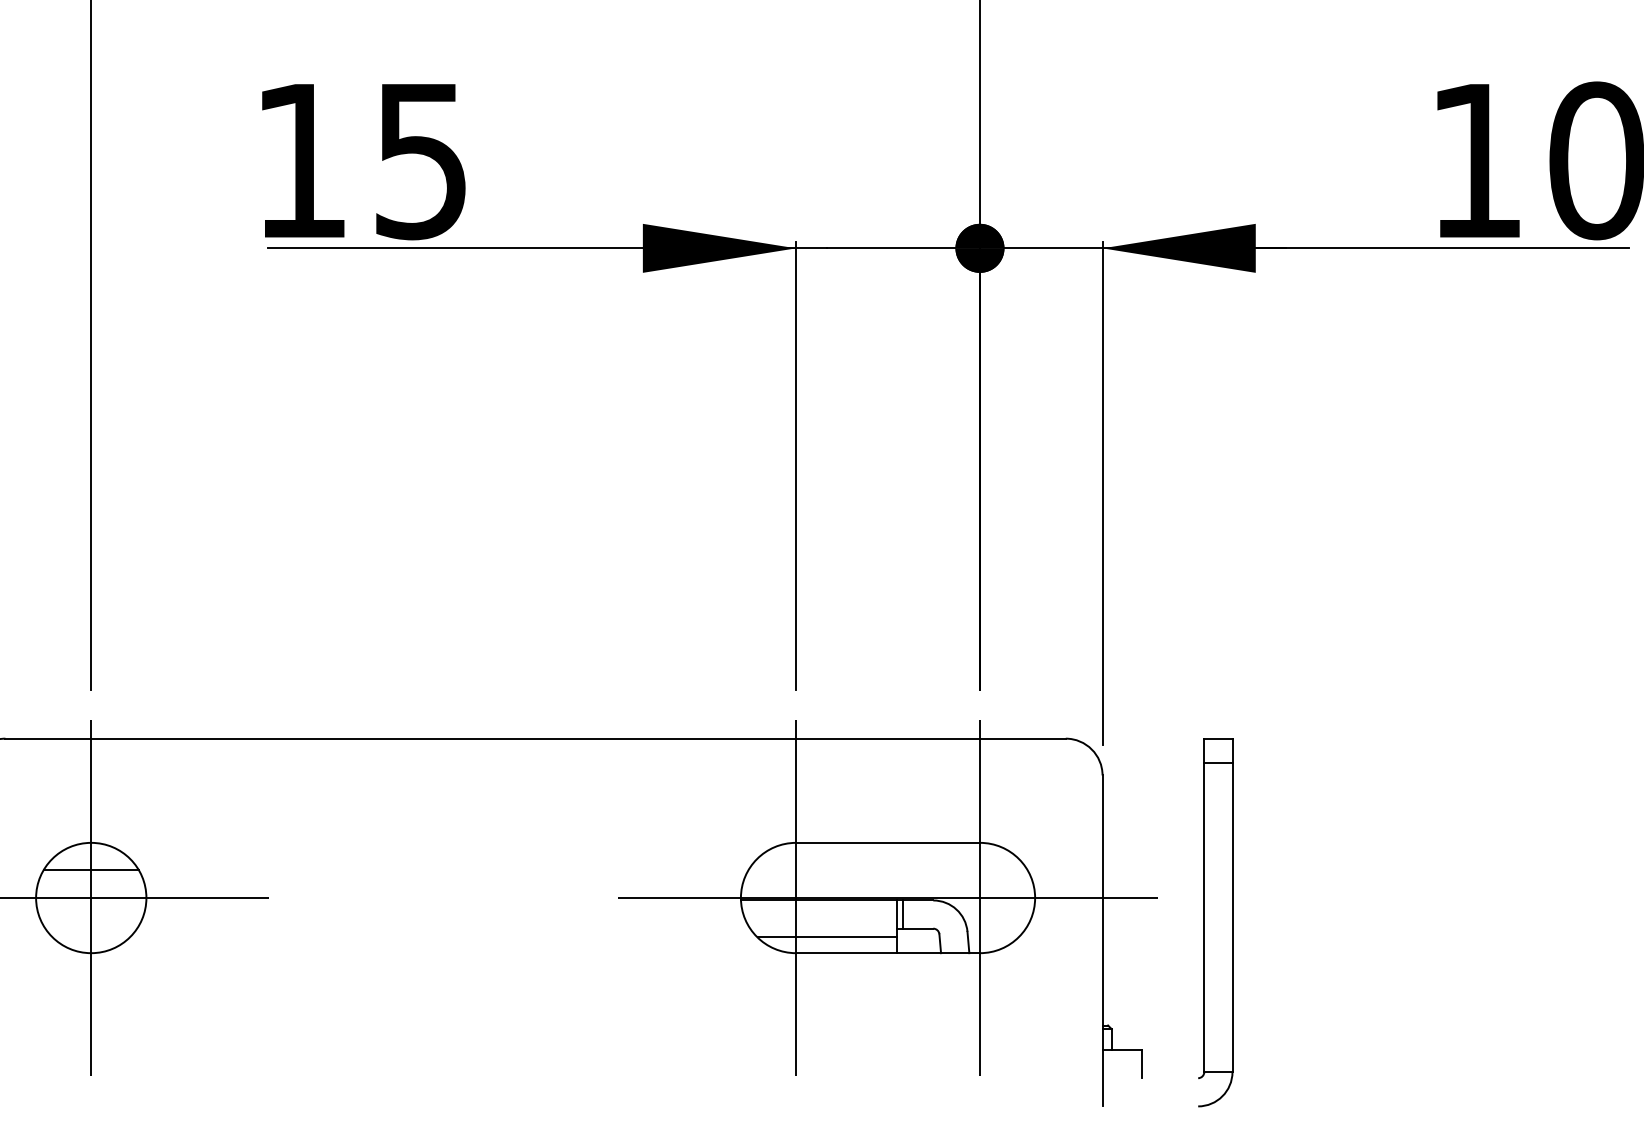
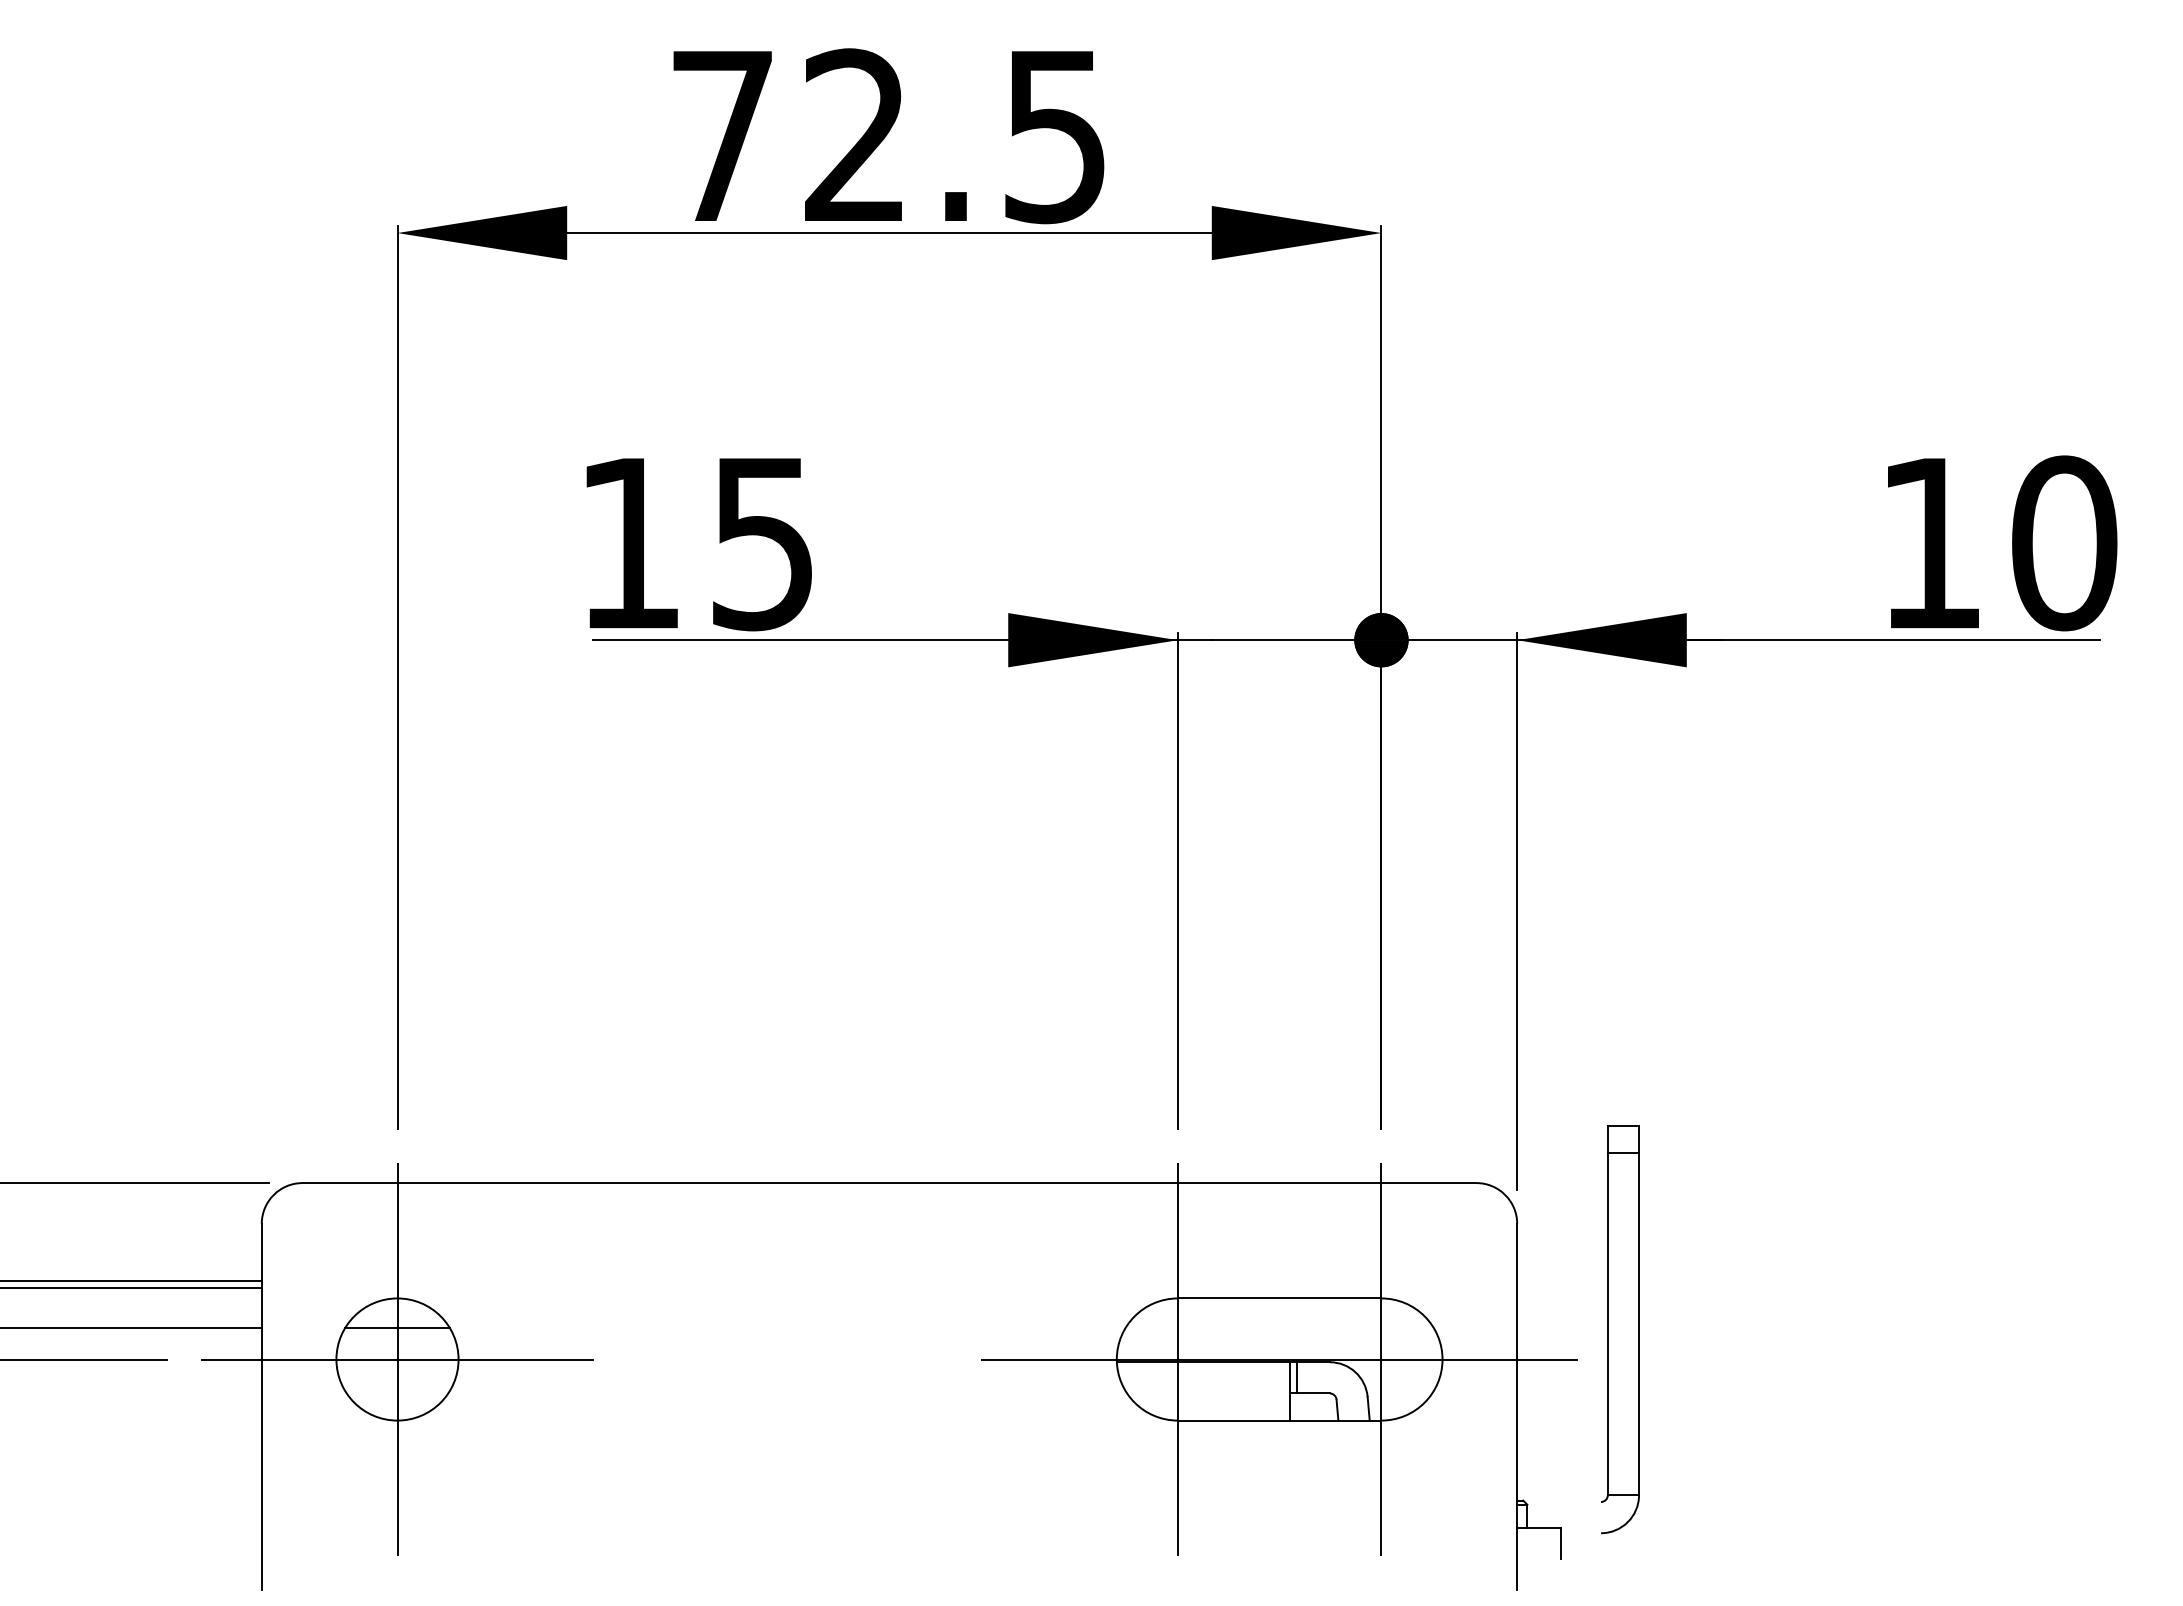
part: (1215, 922) -> (1620, 1329), moved
line: (827, 936) -> (1212, 1402), removed

